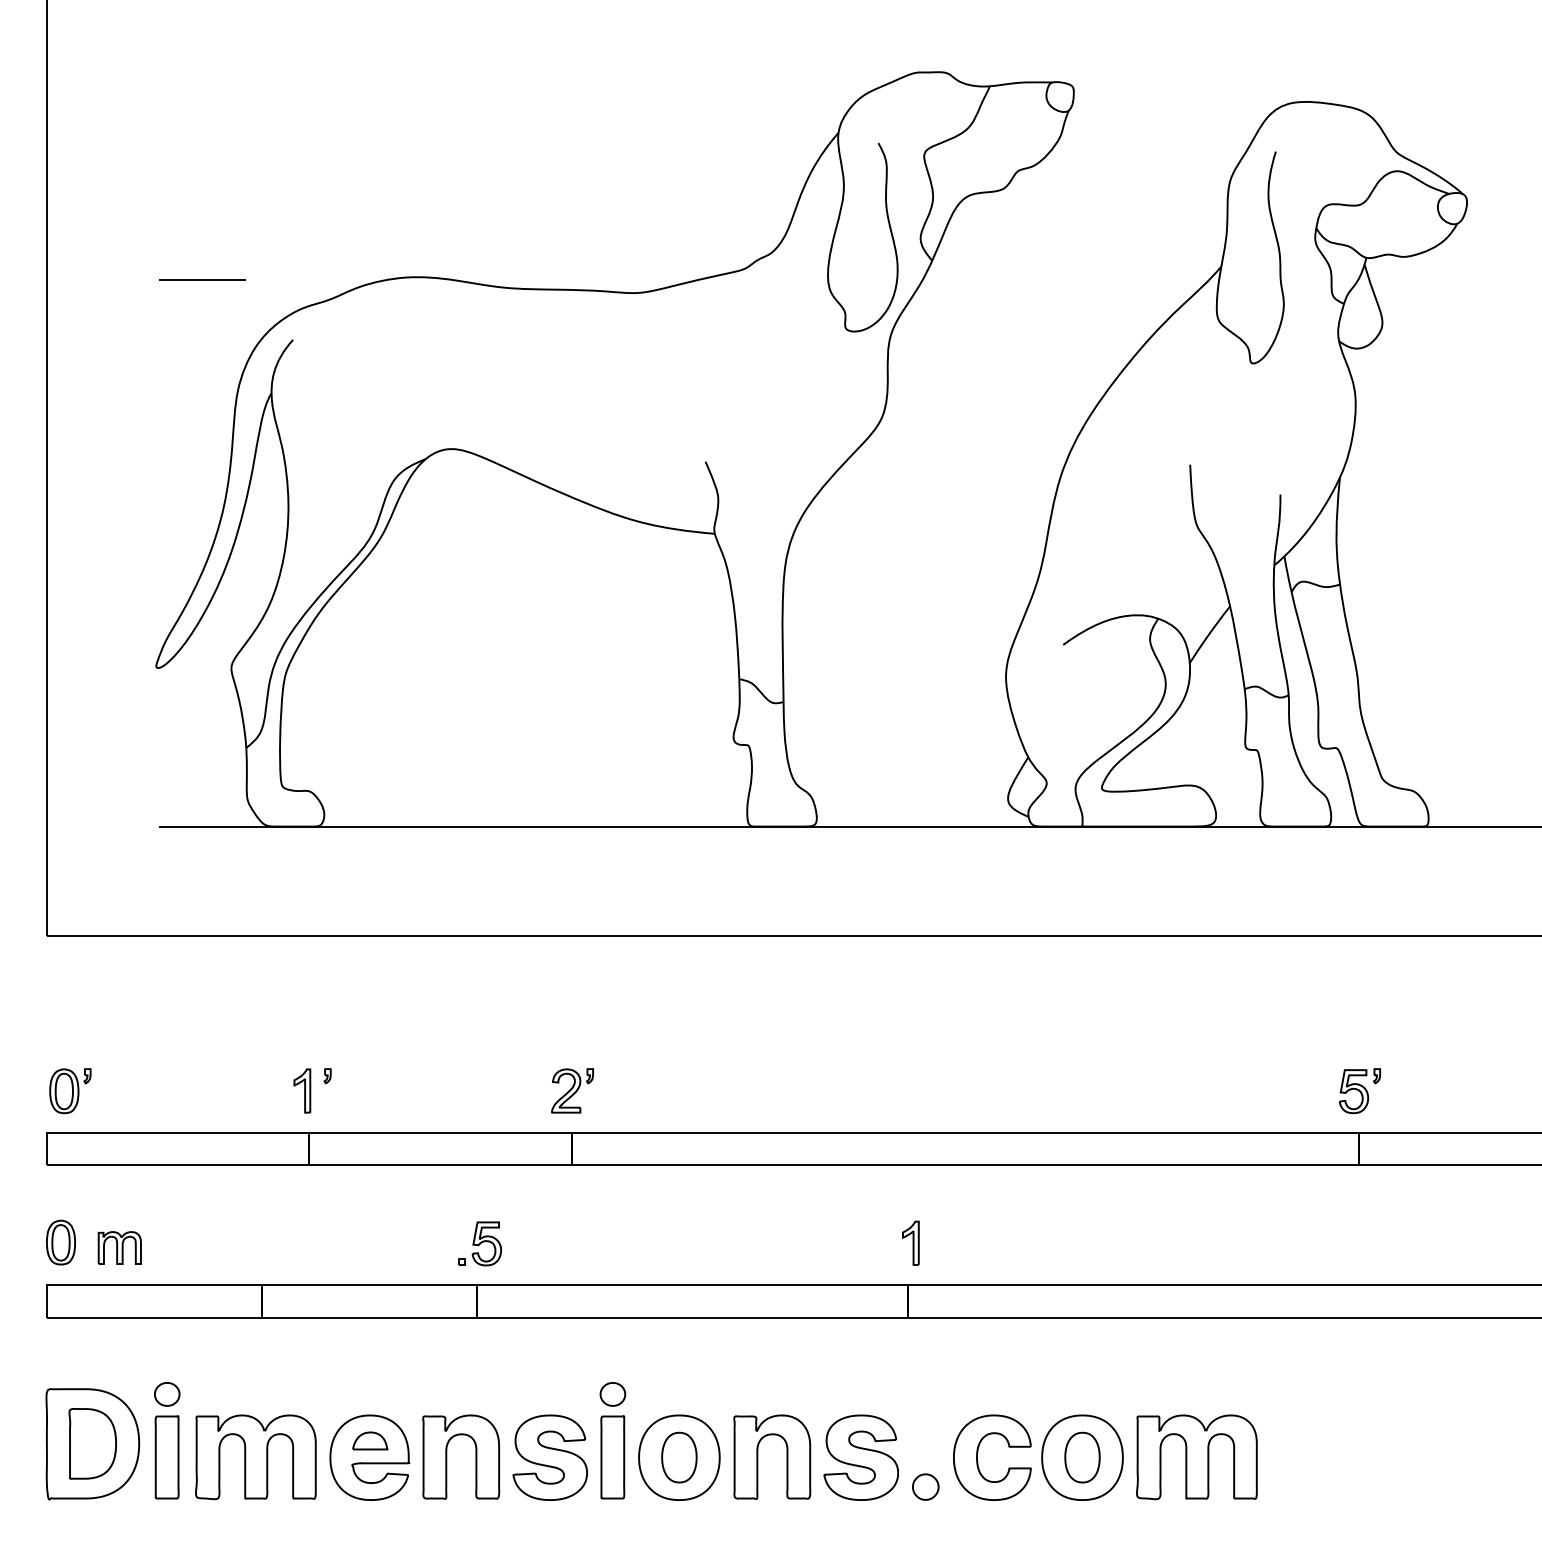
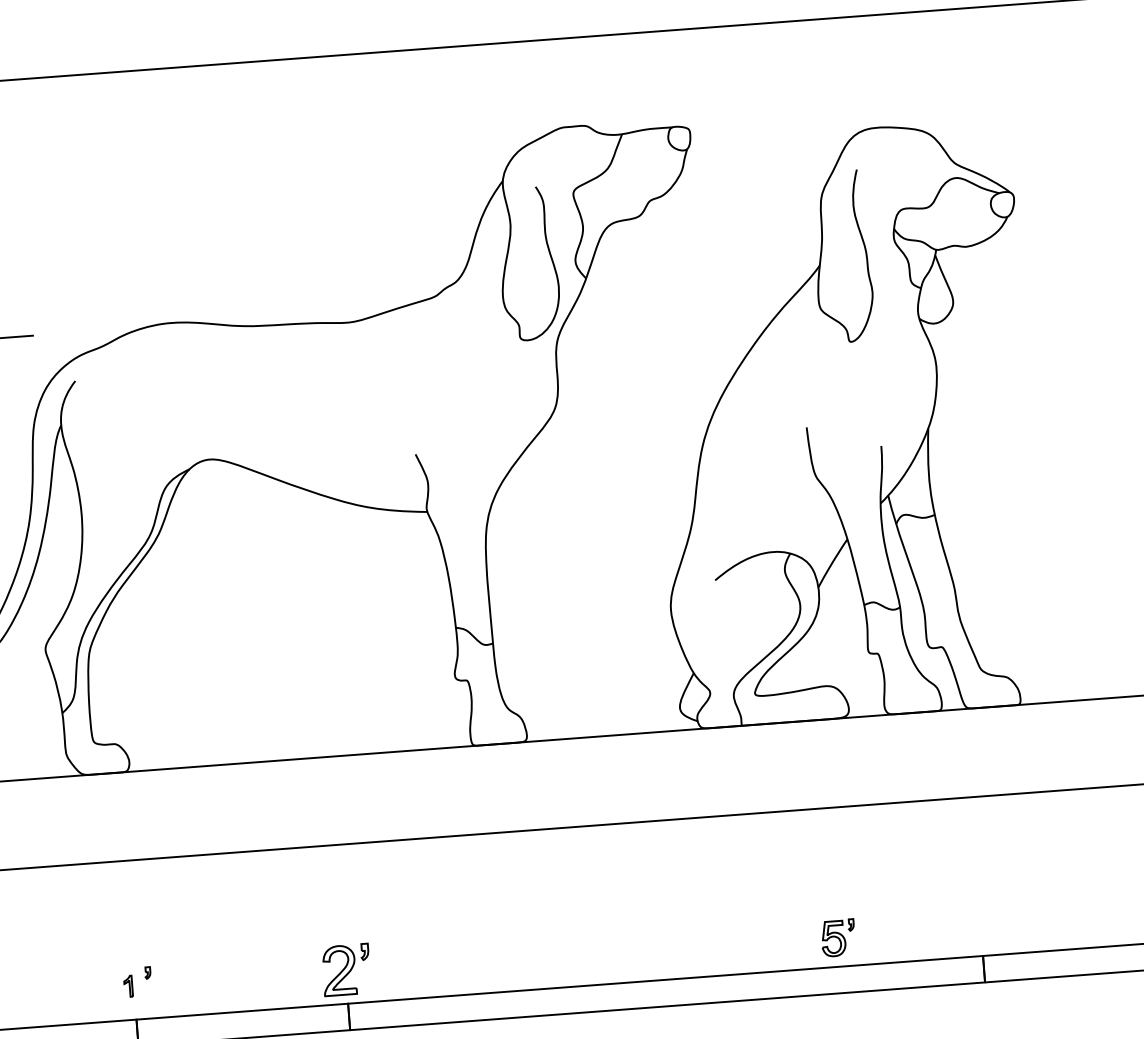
part: (302, 1090) -> (128, 986), size x0.6
part: (572, 1090) -> (346, 969), size x1.4
part: (1360, 1091) -> (838, 938), moved

